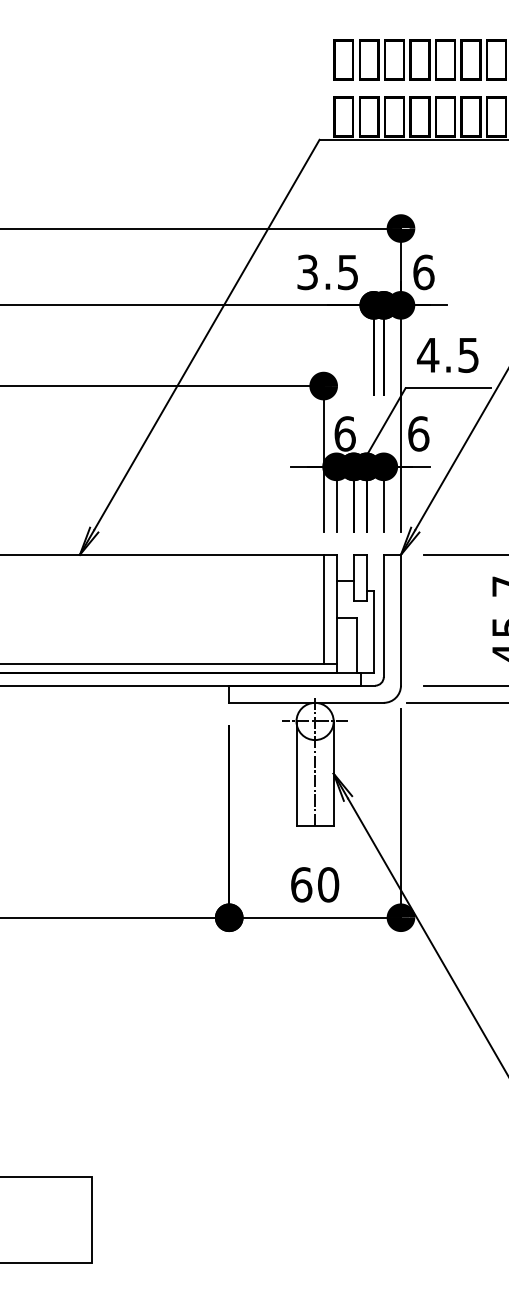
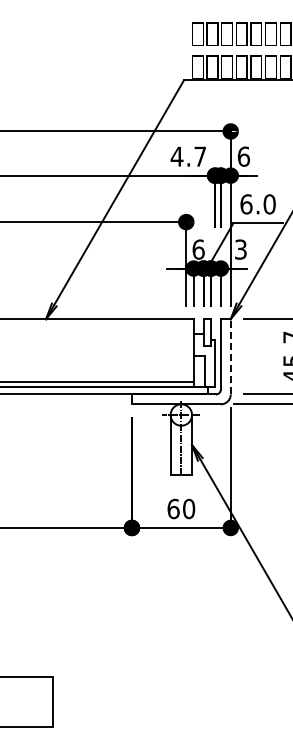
text: (325, 272) -> (187, 156), 3.5 -> 4.7
text: (447, 355) -> (257, 204), 4.5 -> 6.0
text: (419, 433) -> (241, 249), 6 -> 3
line: (324, 609) -> (186, 350), removed
line: (400, 619) -> (230, 356), solid -> dashed

